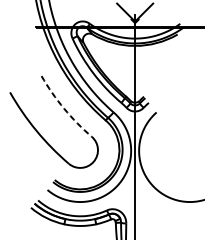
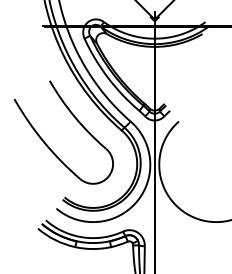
arc: (64, 108) -> (75, 117), dashed -> solid

